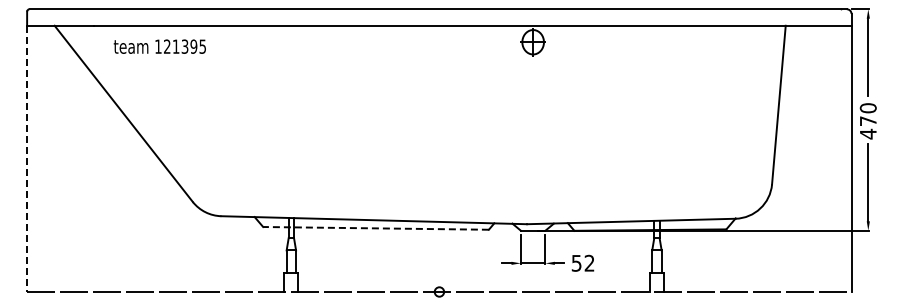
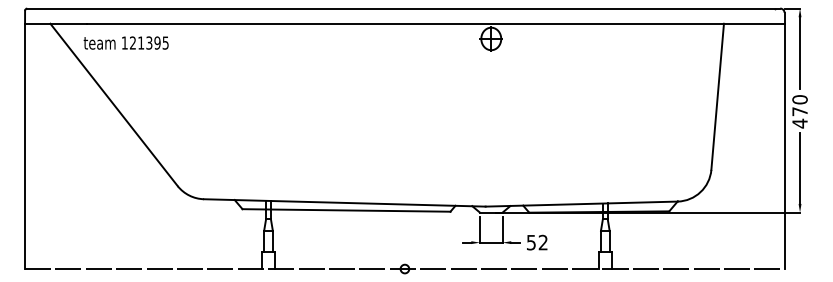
text: (159, 46) -> (125, 42), moved
line: (27, 159) -> (25, 146), dashed -> solid
line: (376, 228) -> (346, 210), dashed -> solid

